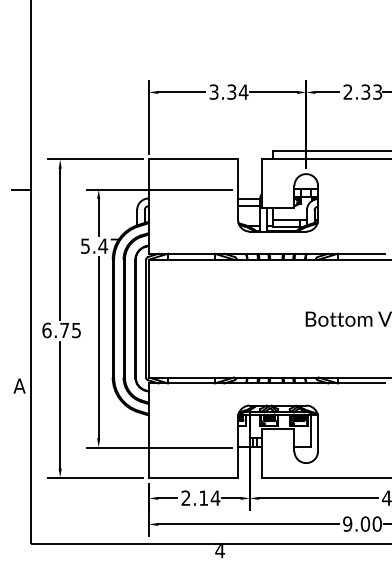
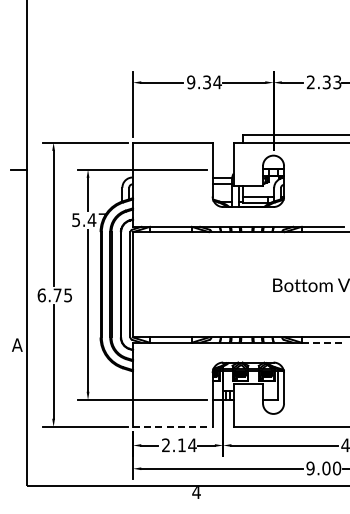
text: (214, 92) -> (191, 82), 3.34 -> 9.34
line: (361, 383) -> (322, 342), solid -> dashed
line: (193, 478) -> (172, 427), solid -> dashed

